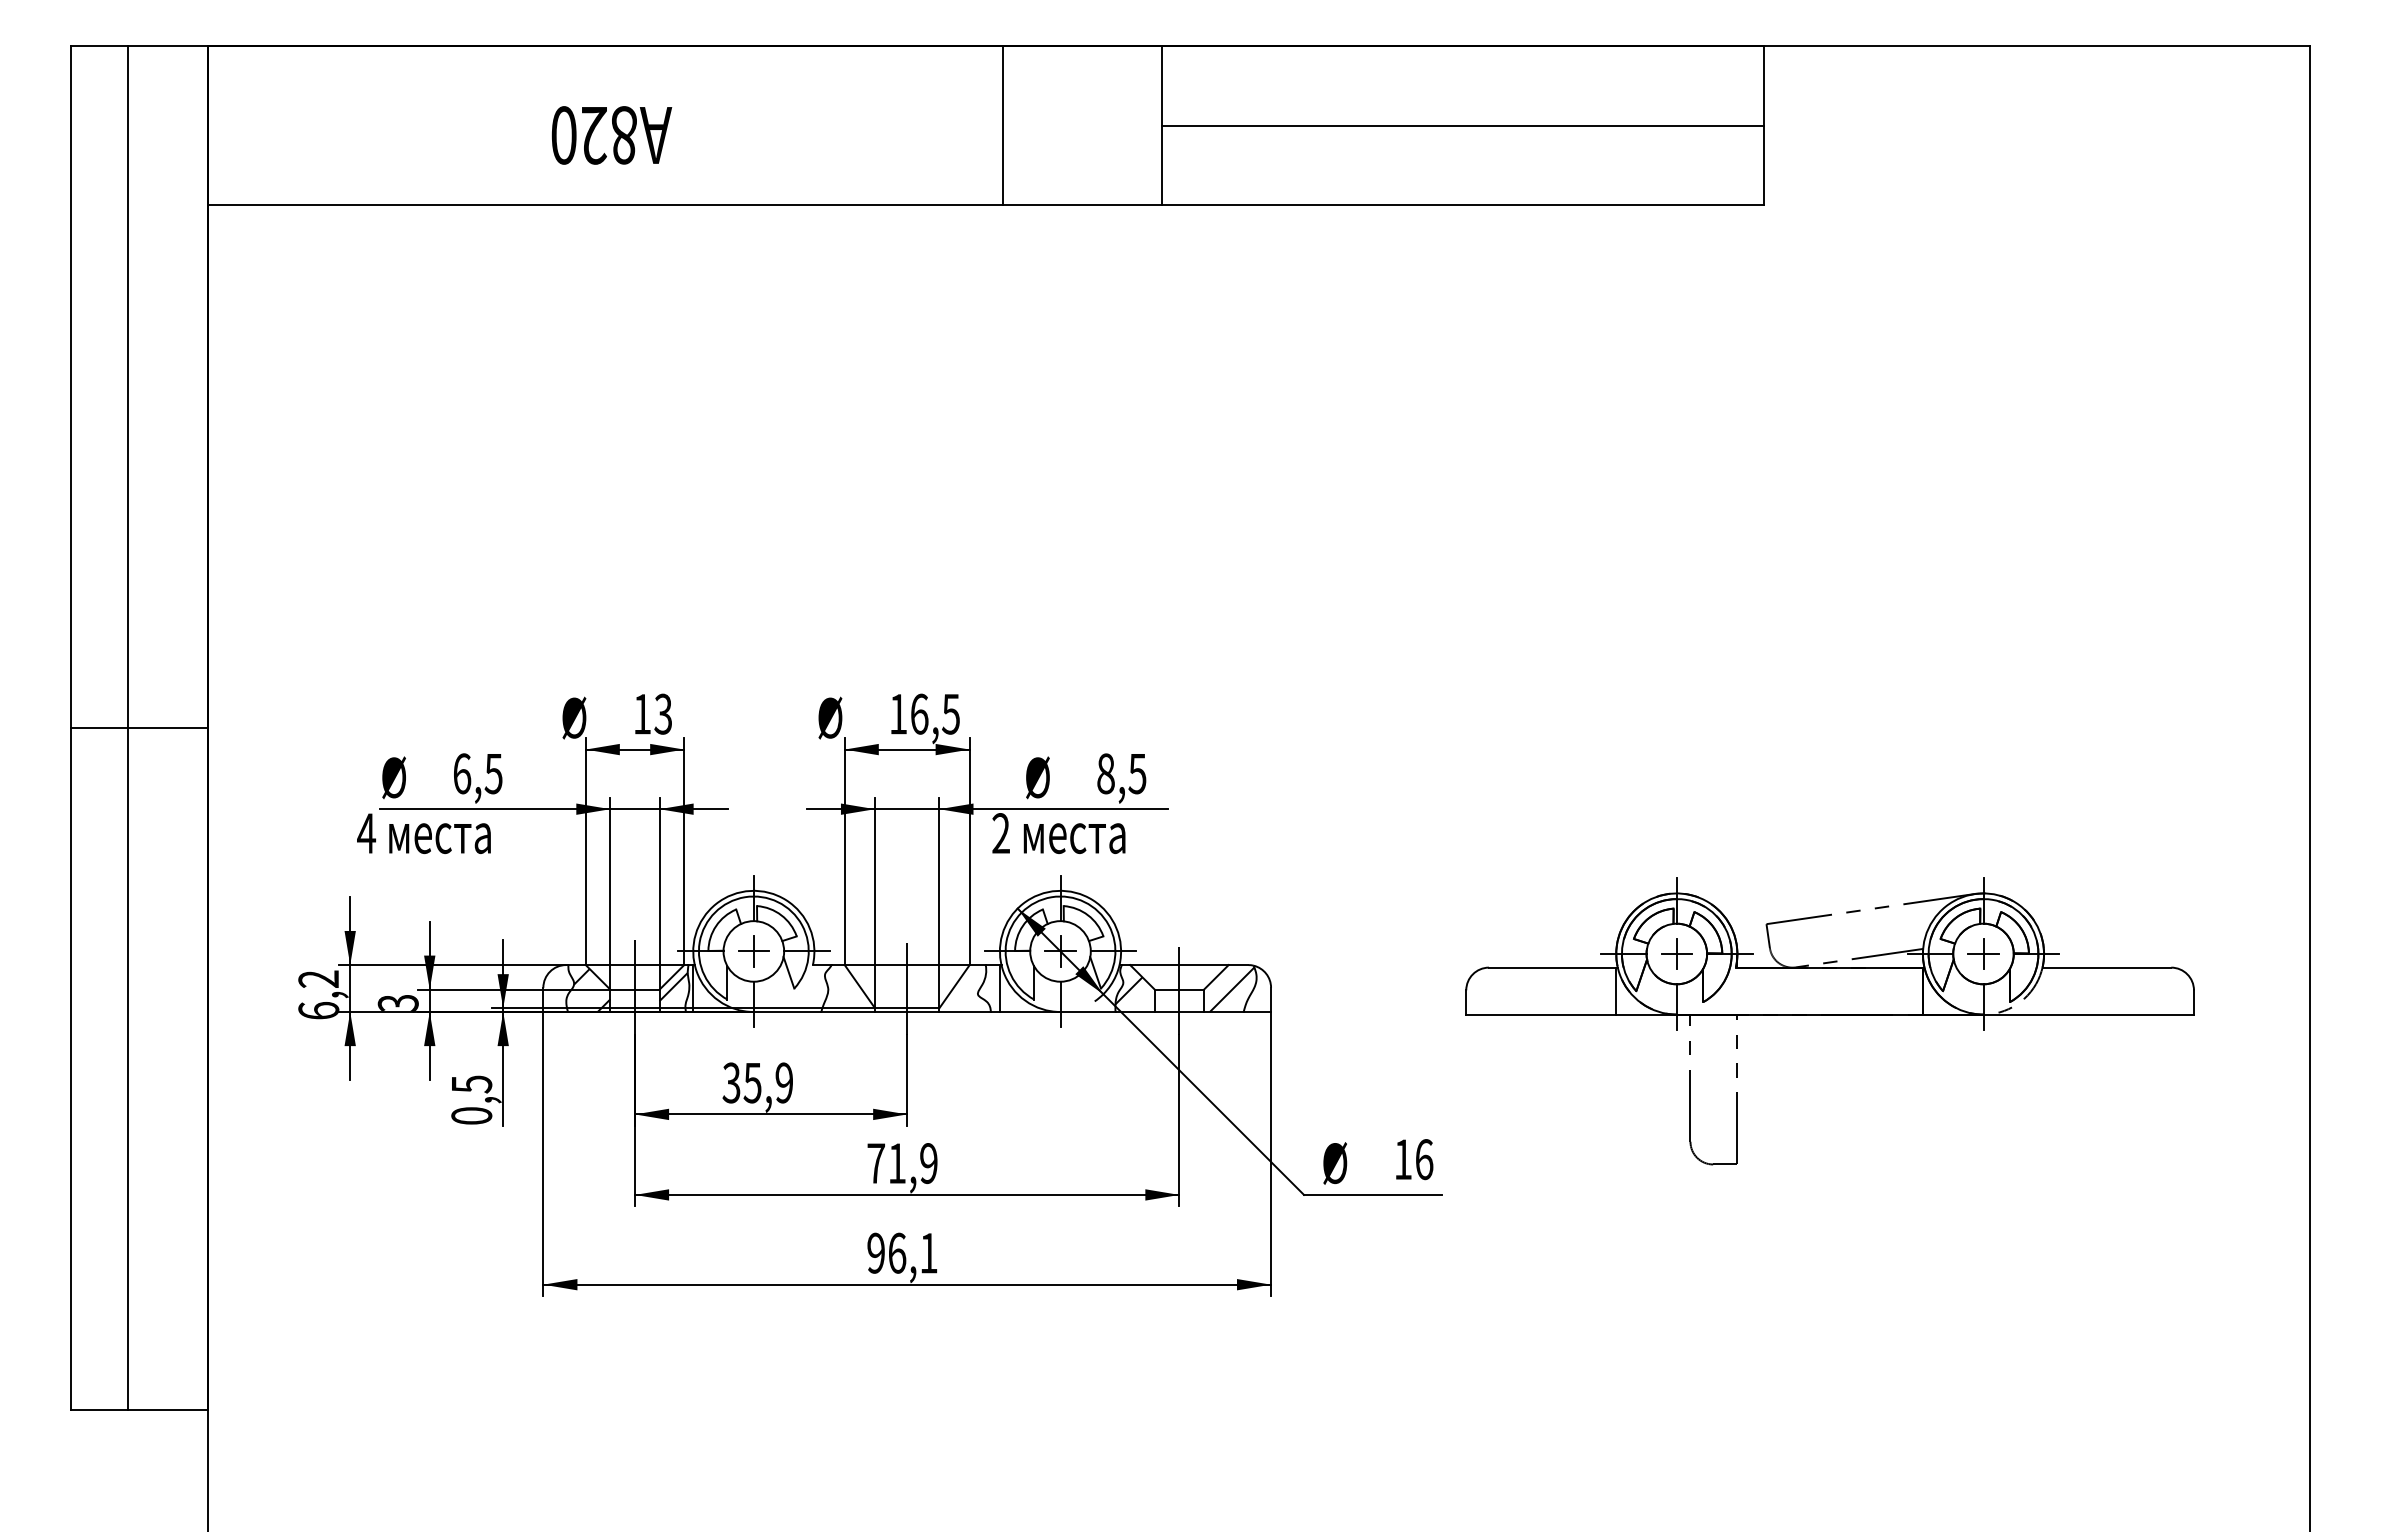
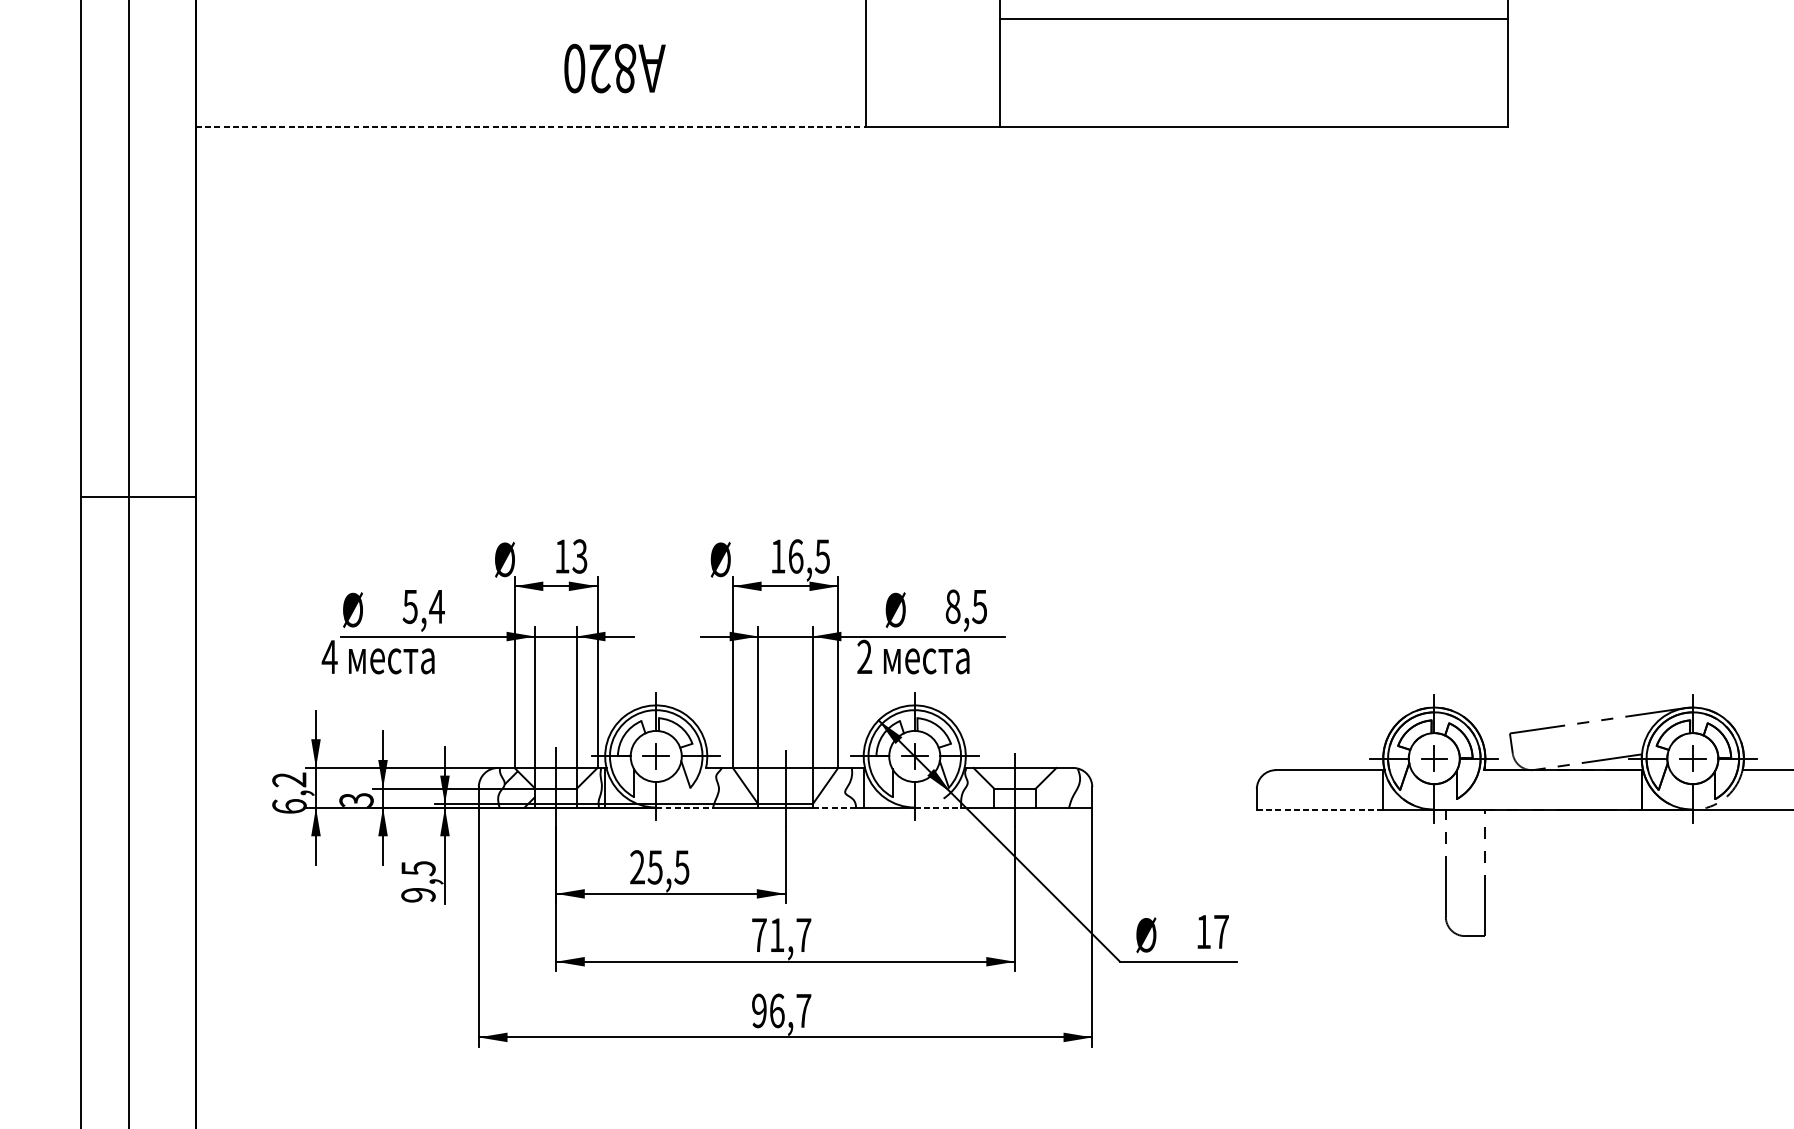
line: (1463, 125) -> (1254, 18), moved
text: (611, 135) -> (614, 68), moved
line: (605, 205) -> (531, 127), solid -> dashed
line: (139, 727) -> (138, 496), moved
text: (478, 773) -> (424, 606), 6,5 -> 5,4
hatch: (673, 986) -> (588, 786), removed
hatch: (1231, 989) -> (1058, 788), removed
hatch: (1128, 990) -> (972, 789), removed
line: (787, 1012) -> (684, 807), solid -> dashed
line: (965, 1012) -> (834, 807), solid -> dashed
line: (1088, 1012) -> (938, 807), solid -> dashed
line: (1541, 1014) -> (1320, 809), solid -> dashed
text: (757, 1082) -> (659, 866), 35,9 -> 25,5
text: (471, 1115) -> (418, 894), 0,5 -> 9,5
text: (1424, 1159) -> (1221, 931), 16 -> 17
text: (928, 1163) -> (803, 935), 71,9 -> 71,7
text: (928, 1253) -> (803, 1011), 96,1 -> 96,7

